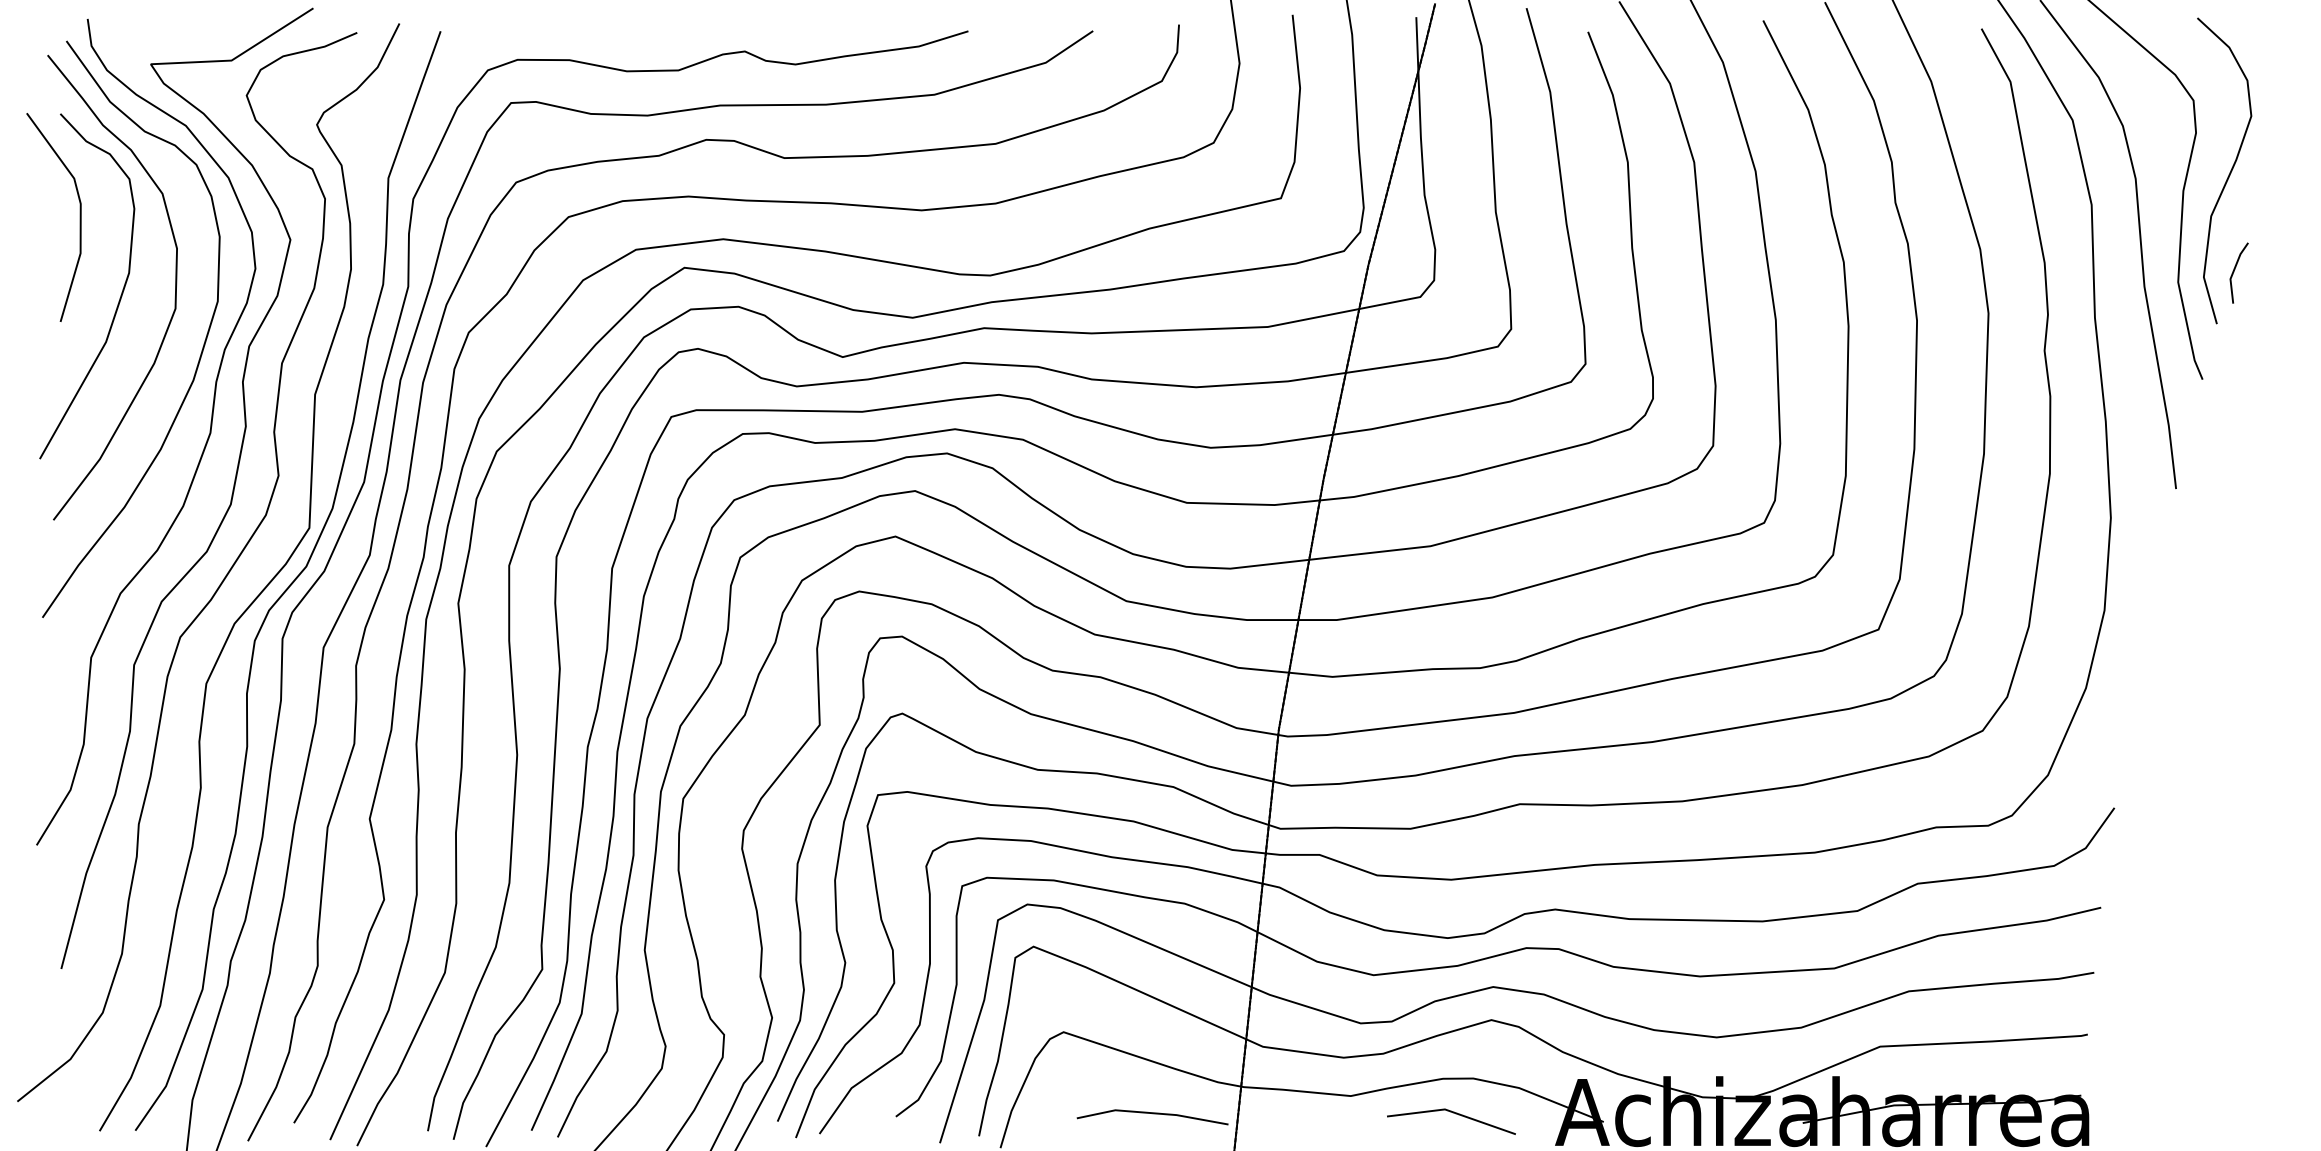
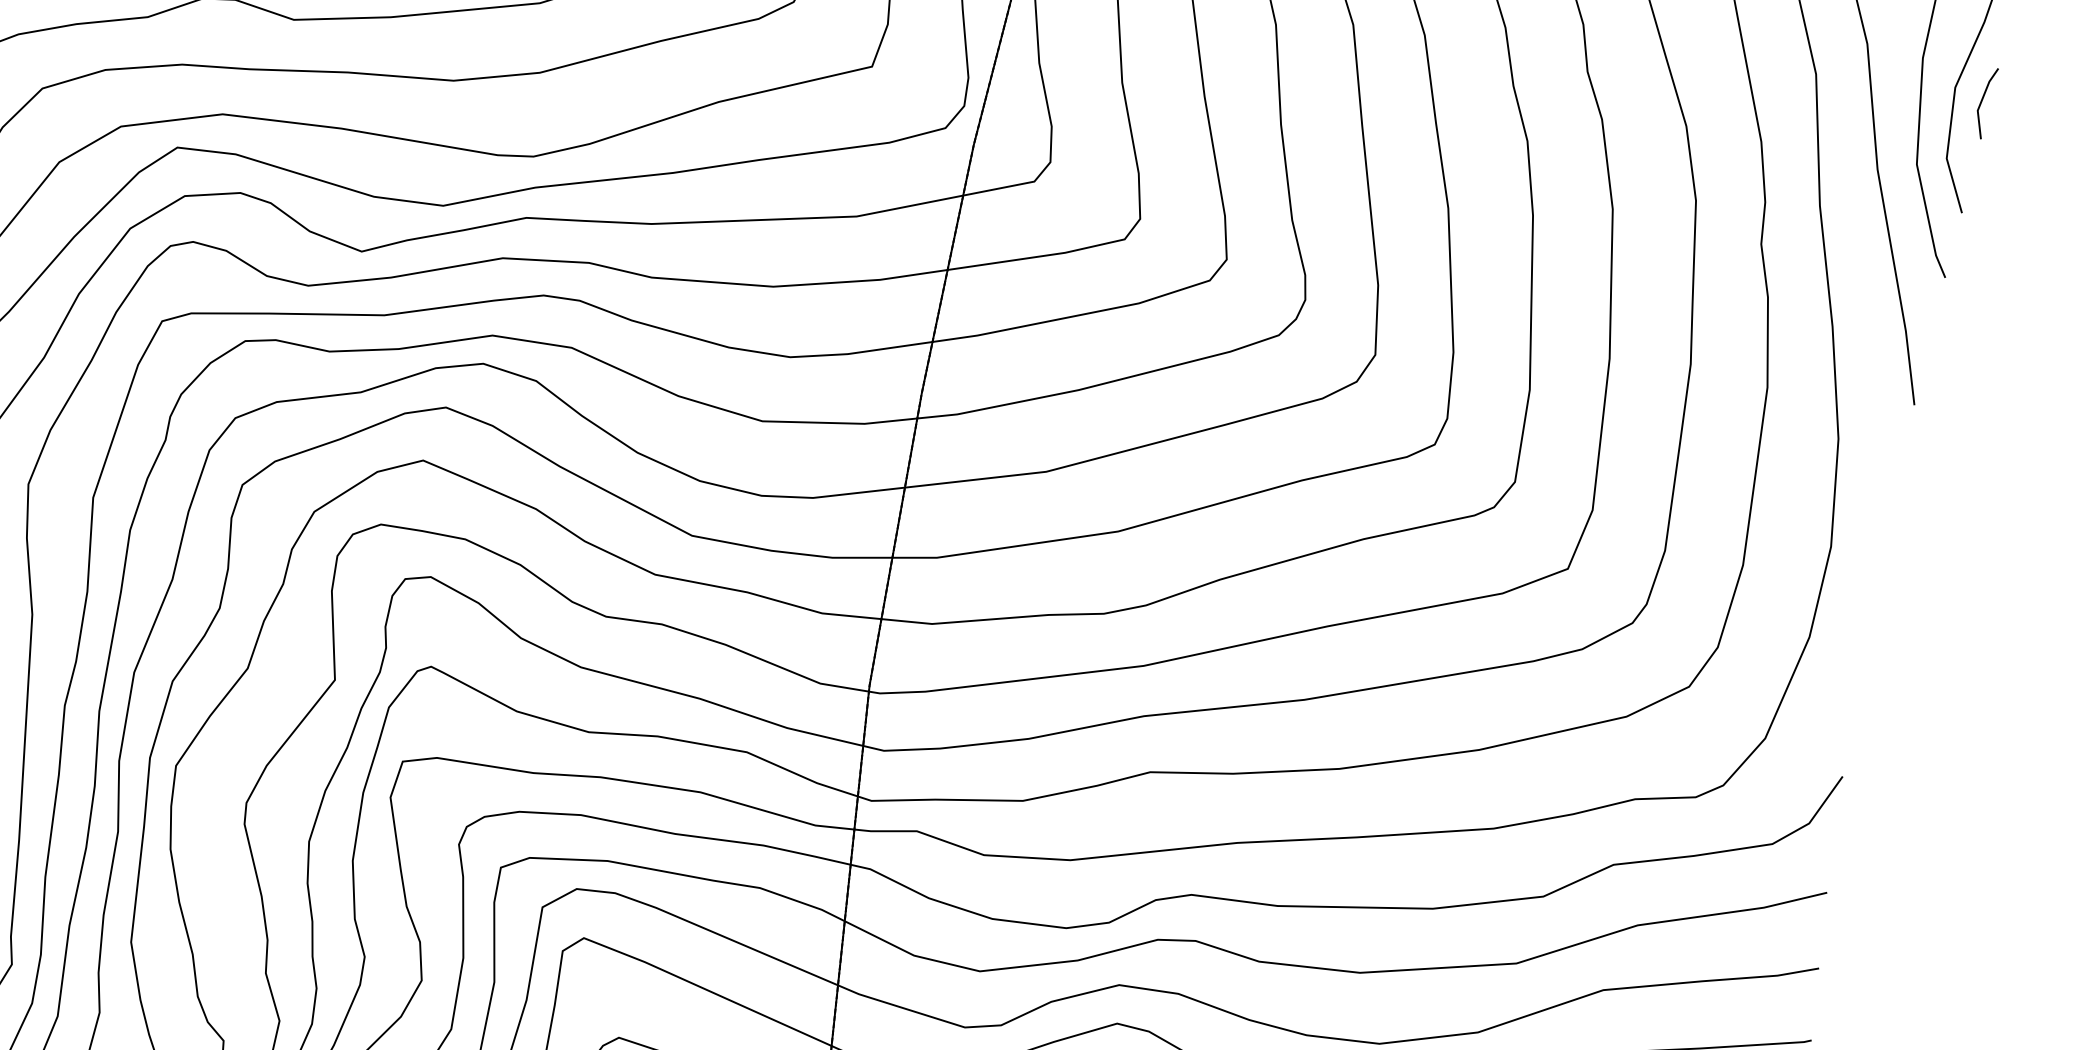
line: (2234, 272) -> (1982, 102), moved

